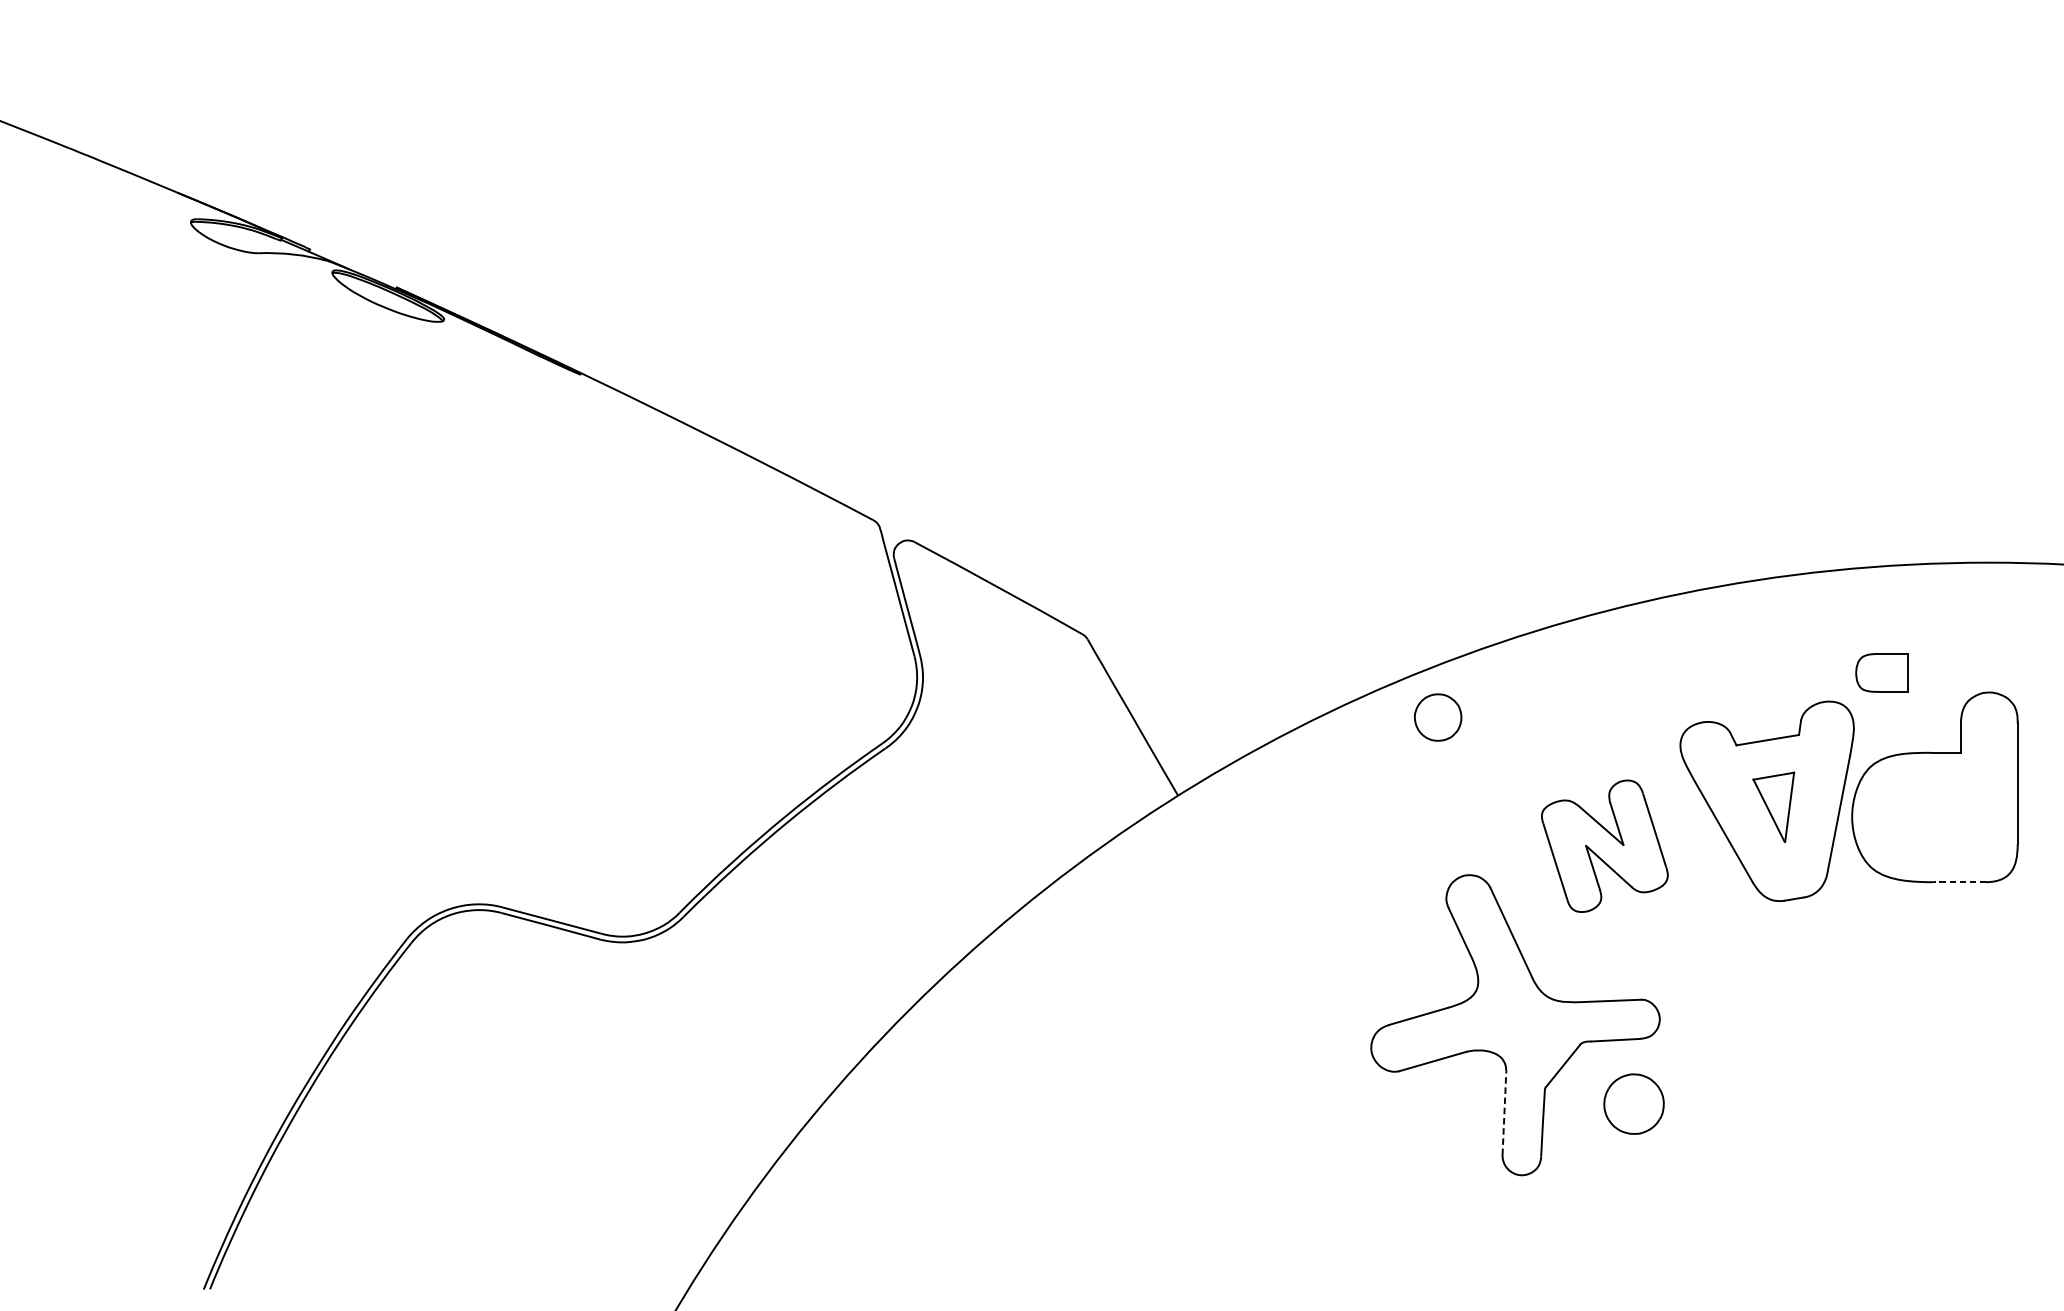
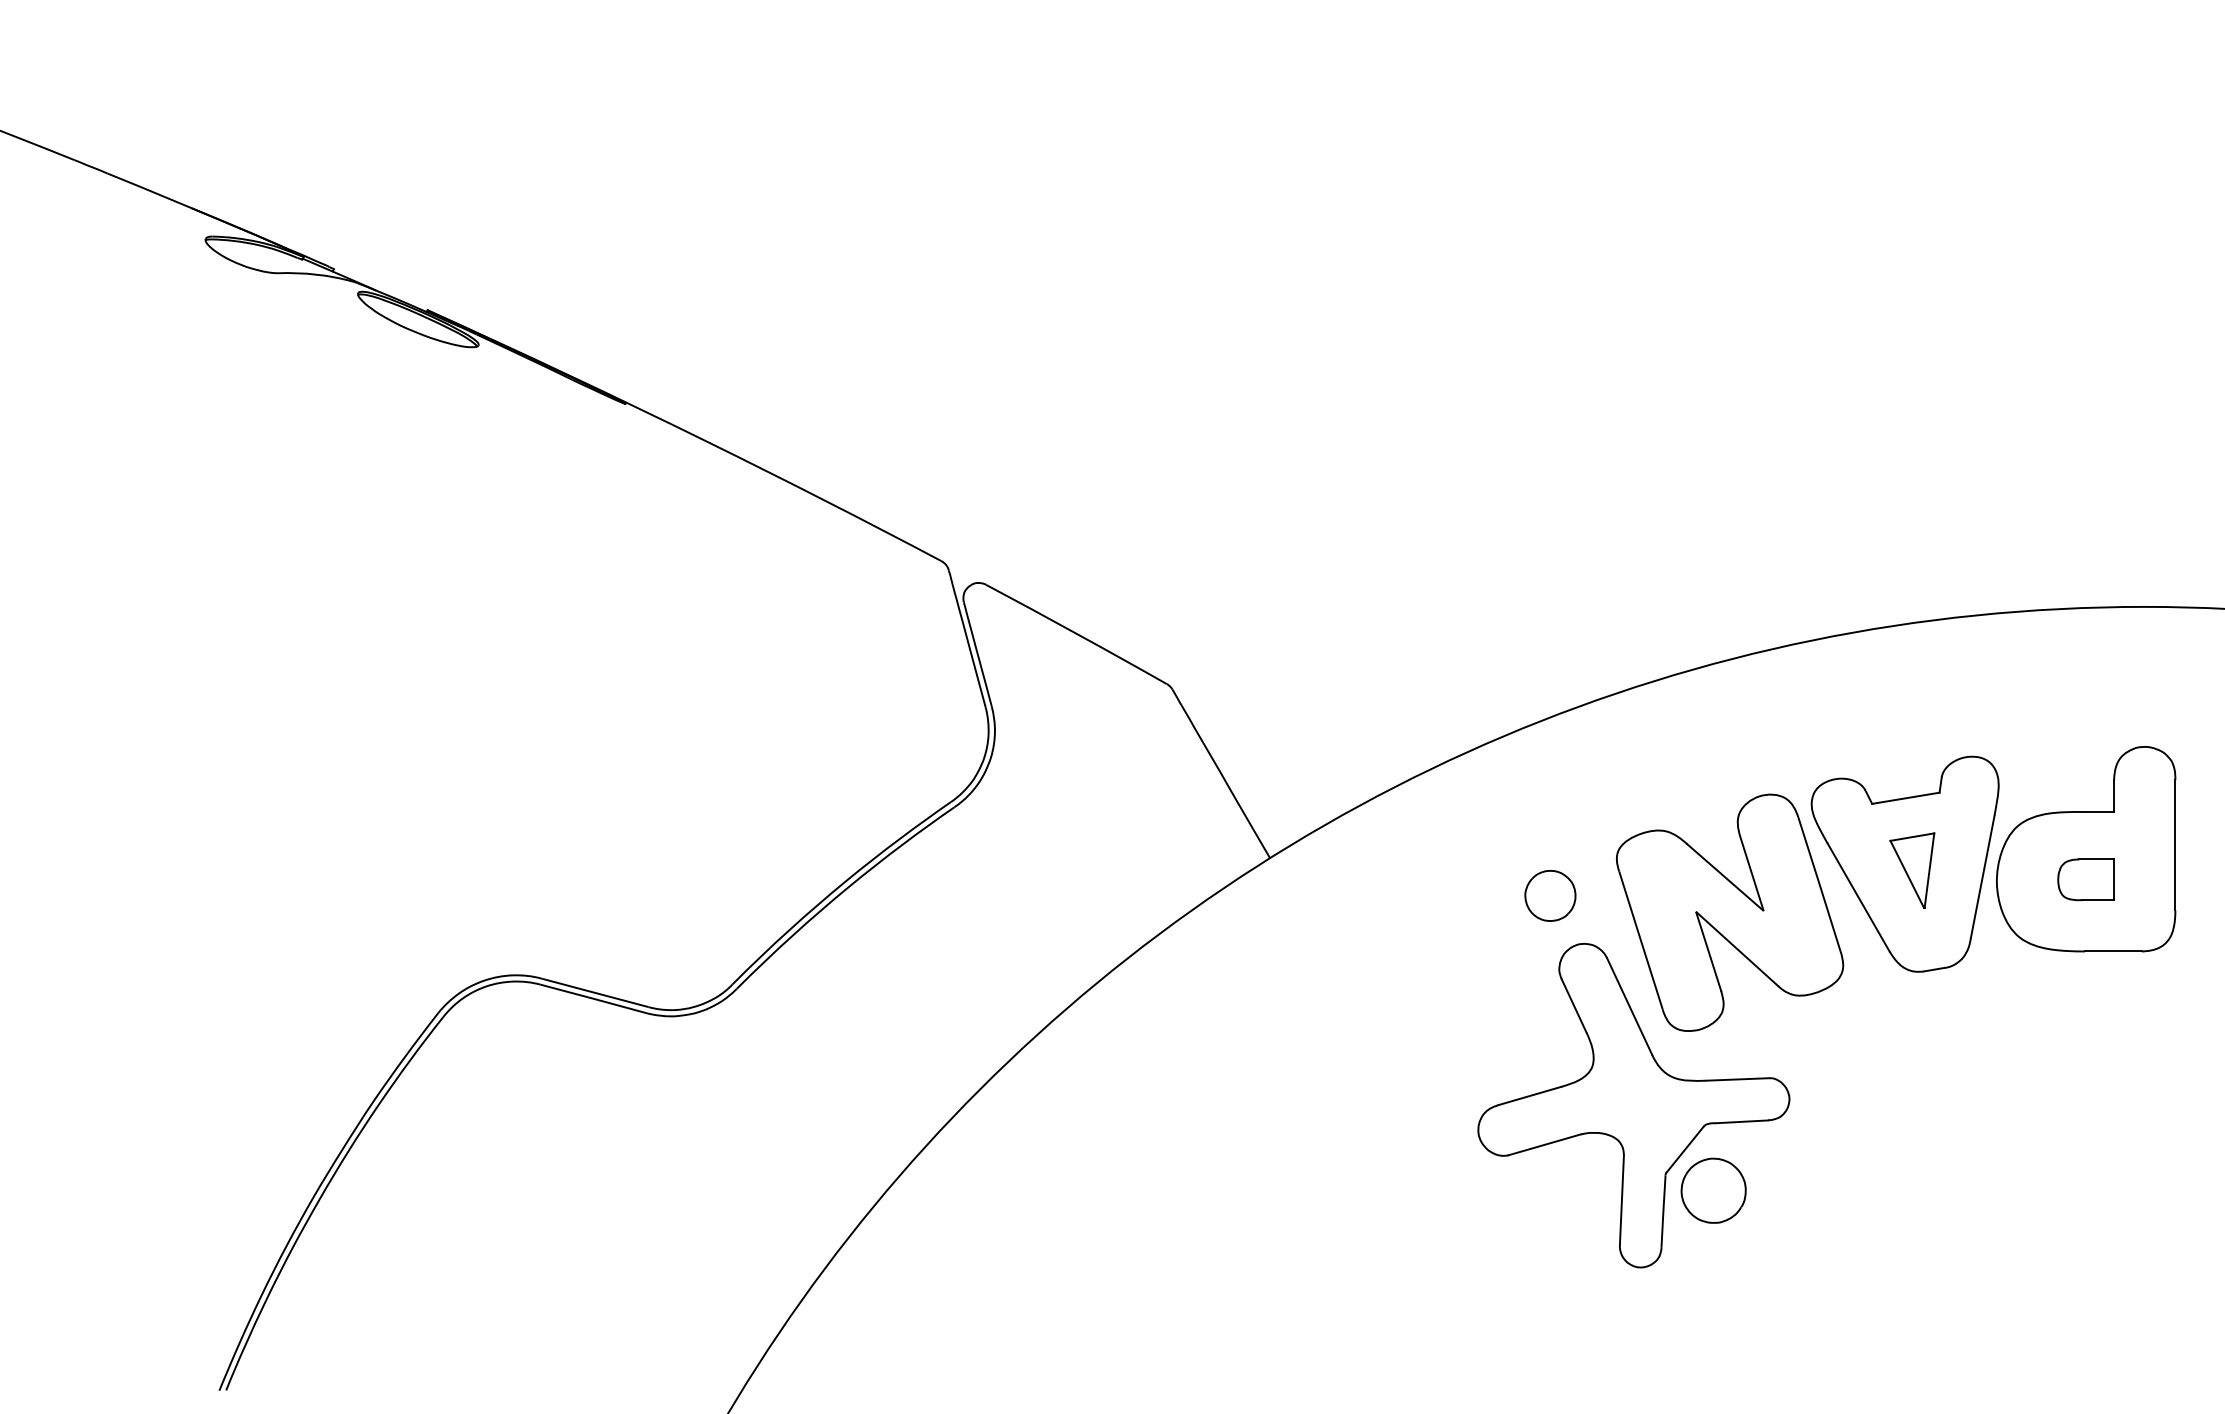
part: (1881, 672) -> (2085, 879), moved
part: (1438, 717) -> (1550, 895), moved
part: (1605, 846) -> (1730, 912), size x1.67
line: (1959, 882) -> (2112, 951), dashed -> solid
part: (1633, 1103) -> (1713, 1190), moved
line: (1504, 1113) -> (1621, 1200), dashed -> solid

